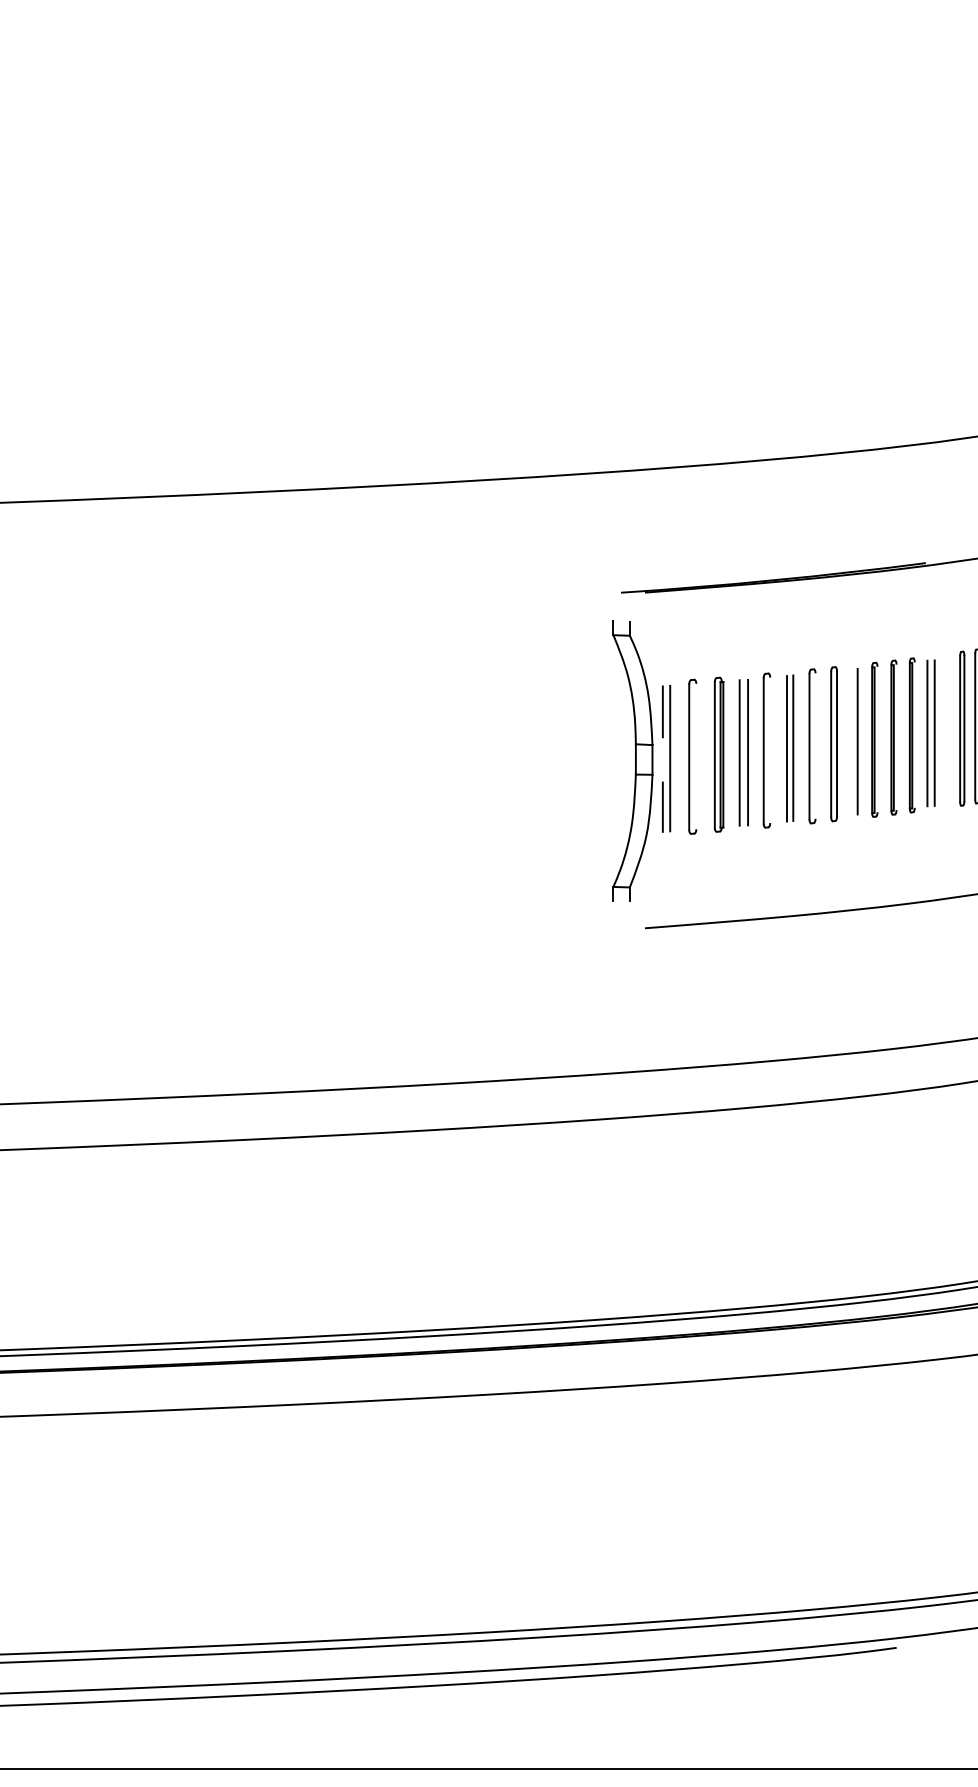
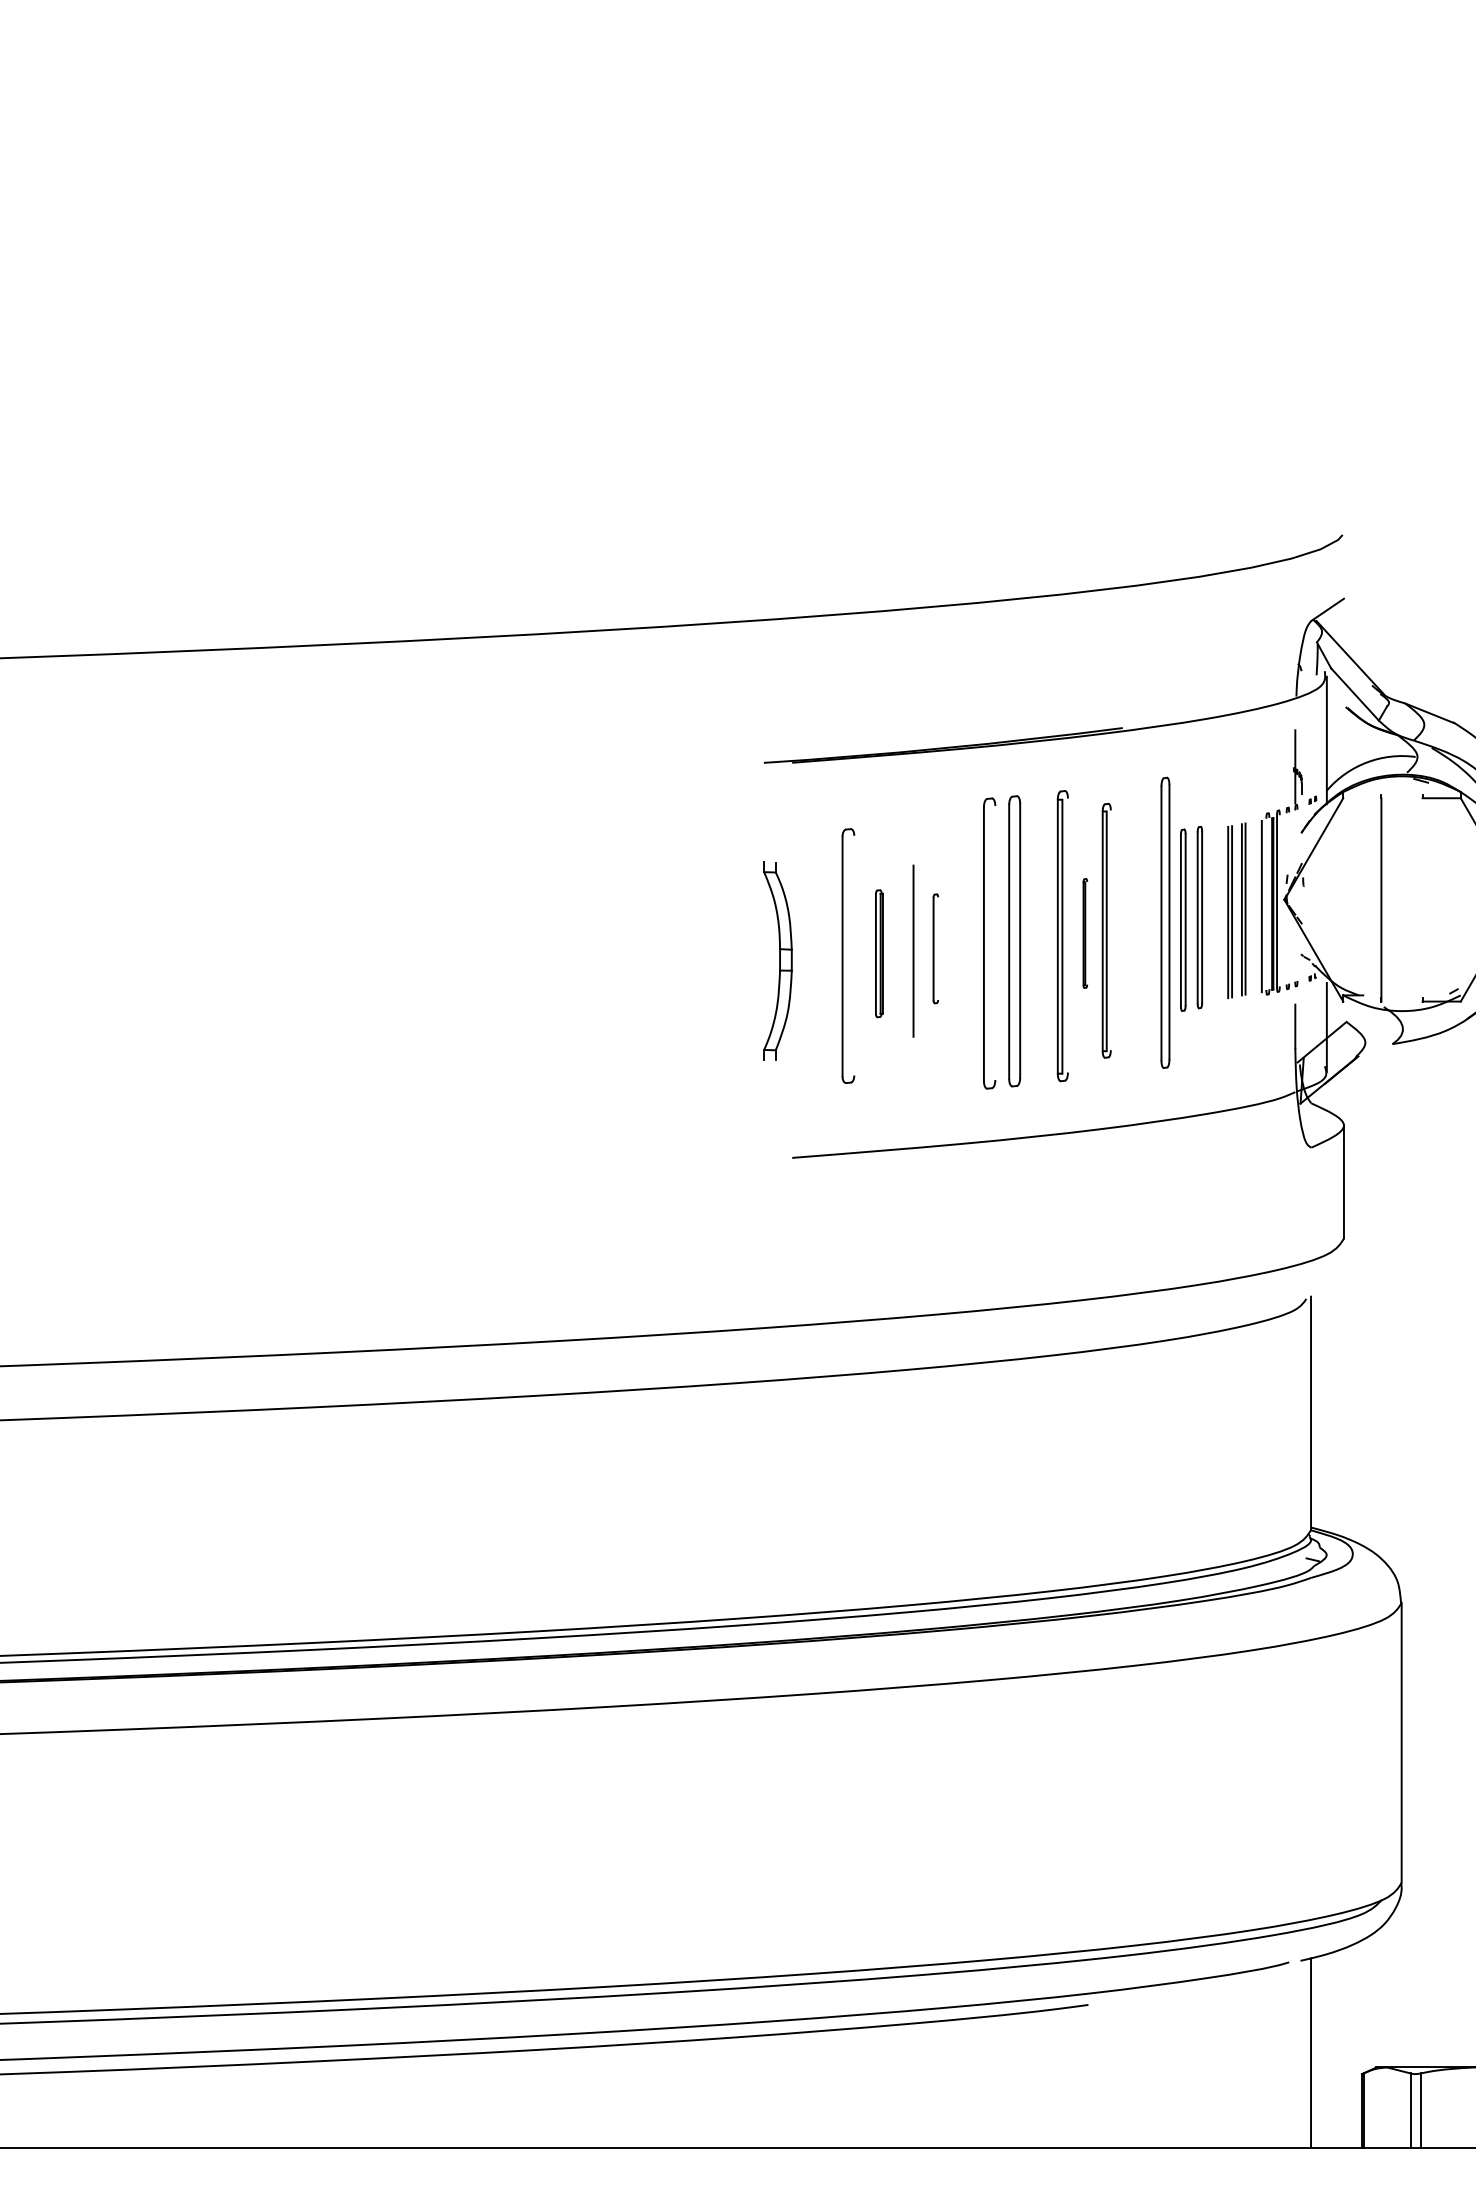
line: (663, 712) -> (813, 903), removed
part: (962, 728) -> (1165, 922), size x1.6
line: (934, 732) -> (1133, 927), removed
line: (927, 733) -> (1124, 928), removed
part: (912, 735) -> (1106, 930), size x1.4
part: (894, 737) -> (1085, 933), size x0.6
part: (874, 739) -> (1062, 935), size x1.6
line: (857, 741) -> (1042, 937), removed
part: (833, 743) -> (1014, 940), size x1.6
part: (811, 746) -> (988, 943), size x1.6
line: (793, 747) -> (966, 945), removed
line: (787, 748) -> (959, 946), removed
part: (766, 750) -> (935, 948), size x0.6
line: (739, 752) -> (903, 951), removed
part: (719, 754) -> (879, 953), size x0.7
part: (692, 756) -> (848, 955), size x1.4
line: (669, 758) -> (821, 957), removed
part: (632, 760) -> (777, 960), size x0.6
line: (663, 807) -> (813, 1015), removed

